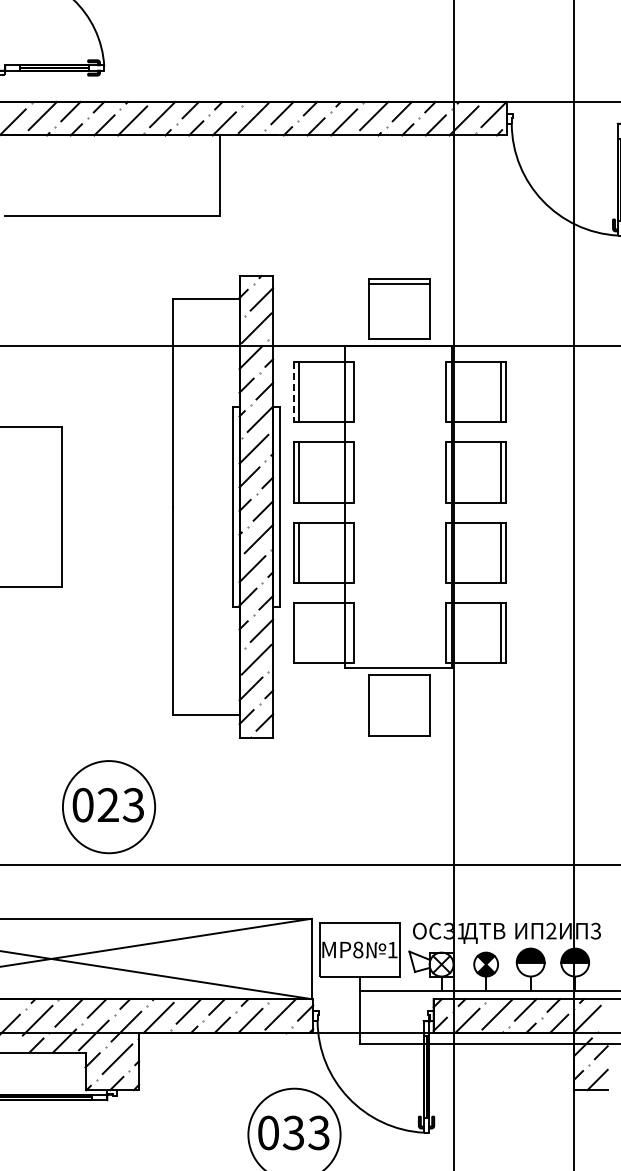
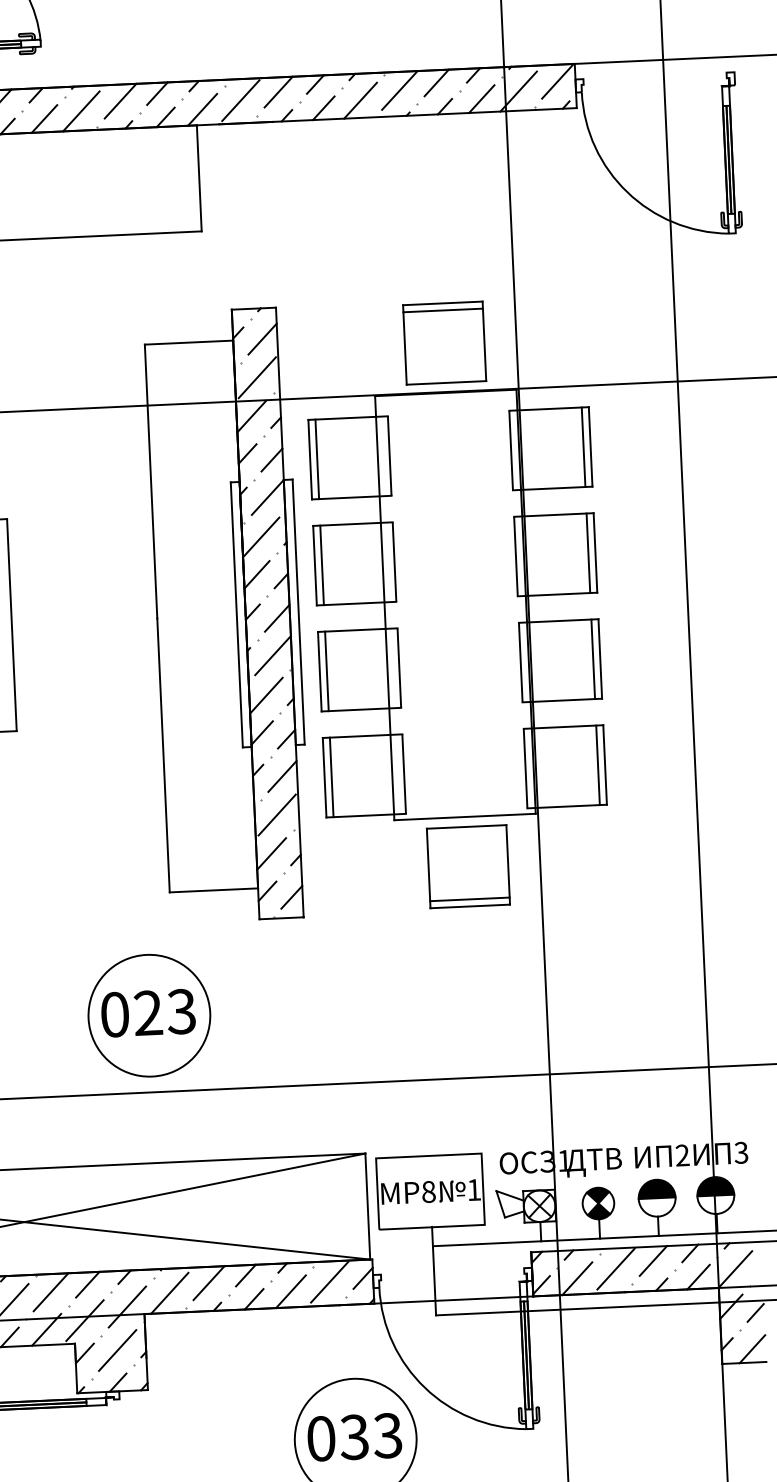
line: (293, 392) -> (309, 460), dashed -> solid
line: (299, 633) -> (332, 777), added
line: (399, 730) -> (470, 899), added
part: (108, 807) -> (148, 1016), moved

